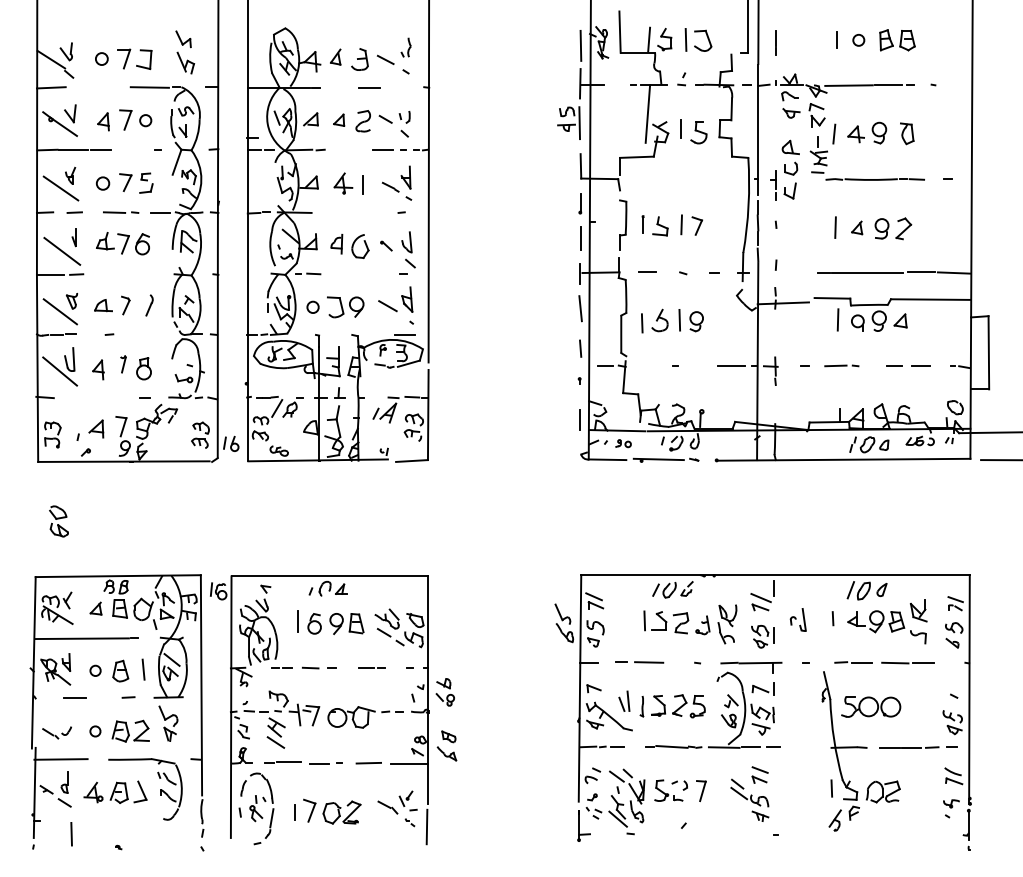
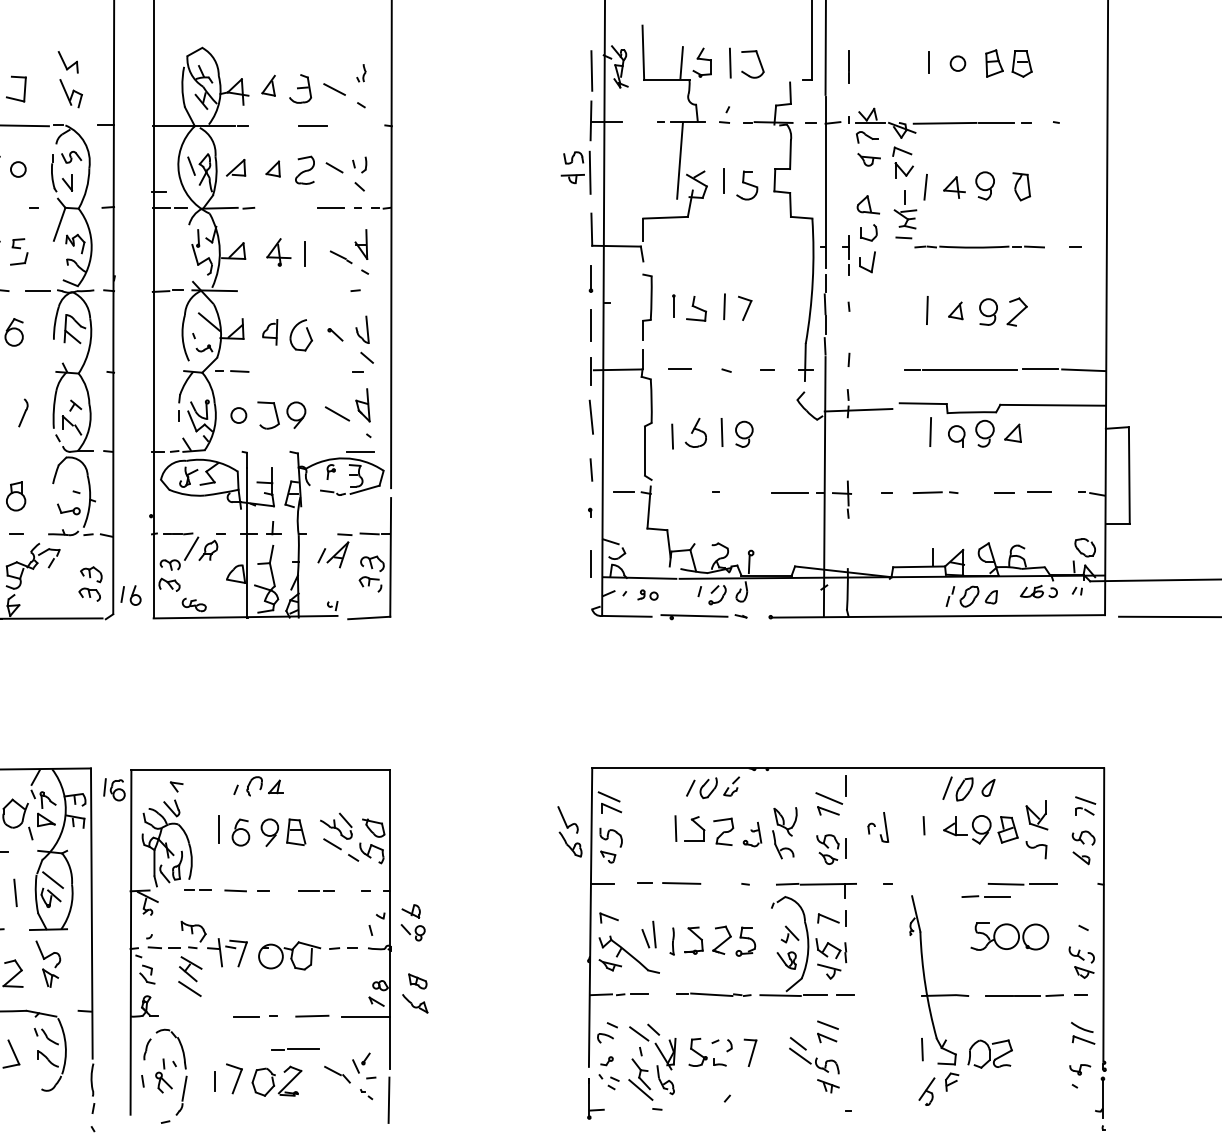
part: (405, 47) -> (360, 73), size x0.7
line: (853, 662) -> (986, 896), moved
part: (871, 706) -> (1010, 936), moved
line: (282, 762) -> (294, 1049), moved

